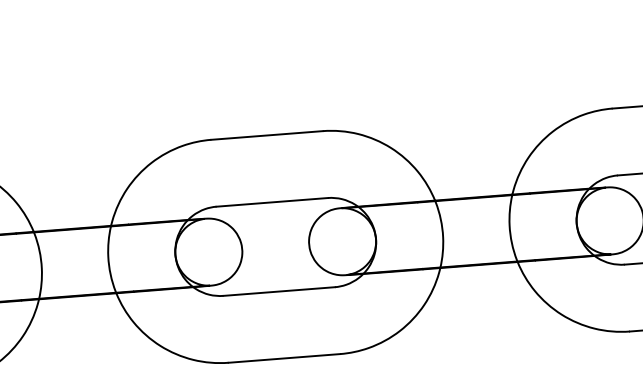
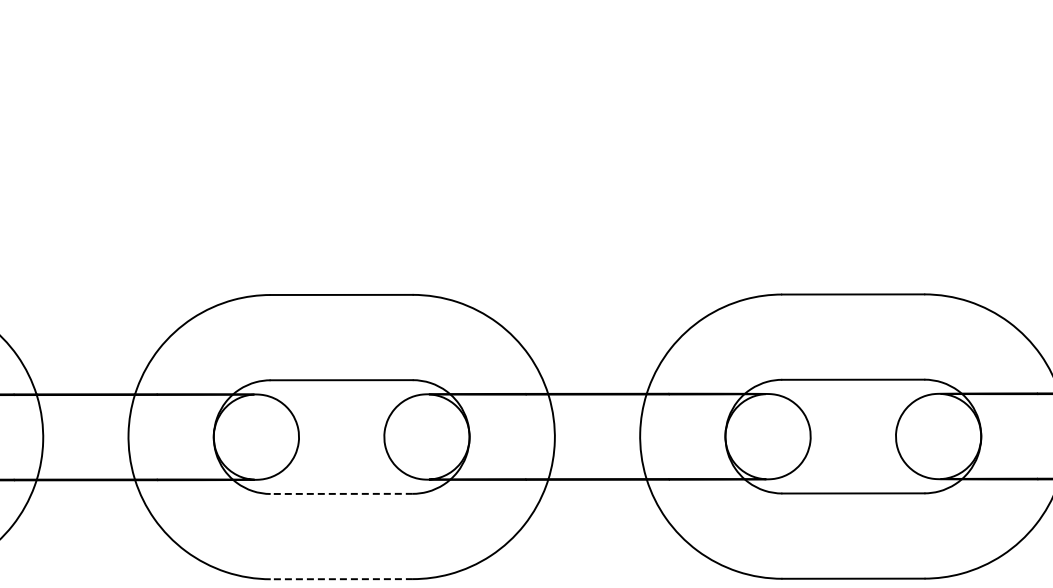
line: (278, 291) -> (341, 493), solid -> dashed
line: (284, 358) -> (341, 579), solid -> dashed

